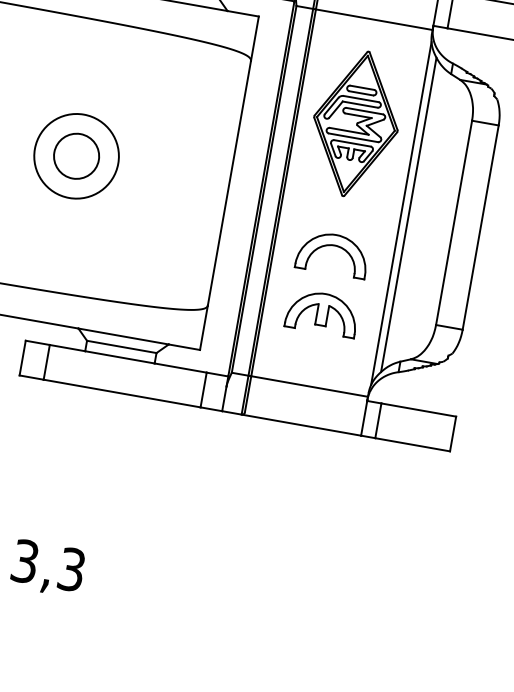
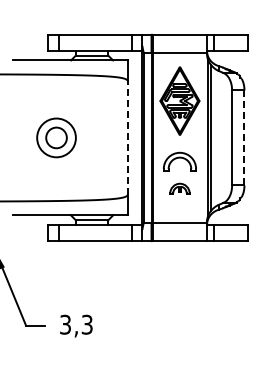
line: (229, 182) -> (127, 137), solid -> dashed
line: (480, 226) -> (244, 137), solid -> dashed
part: (321, 311) -> (179, 188), size x0.6

